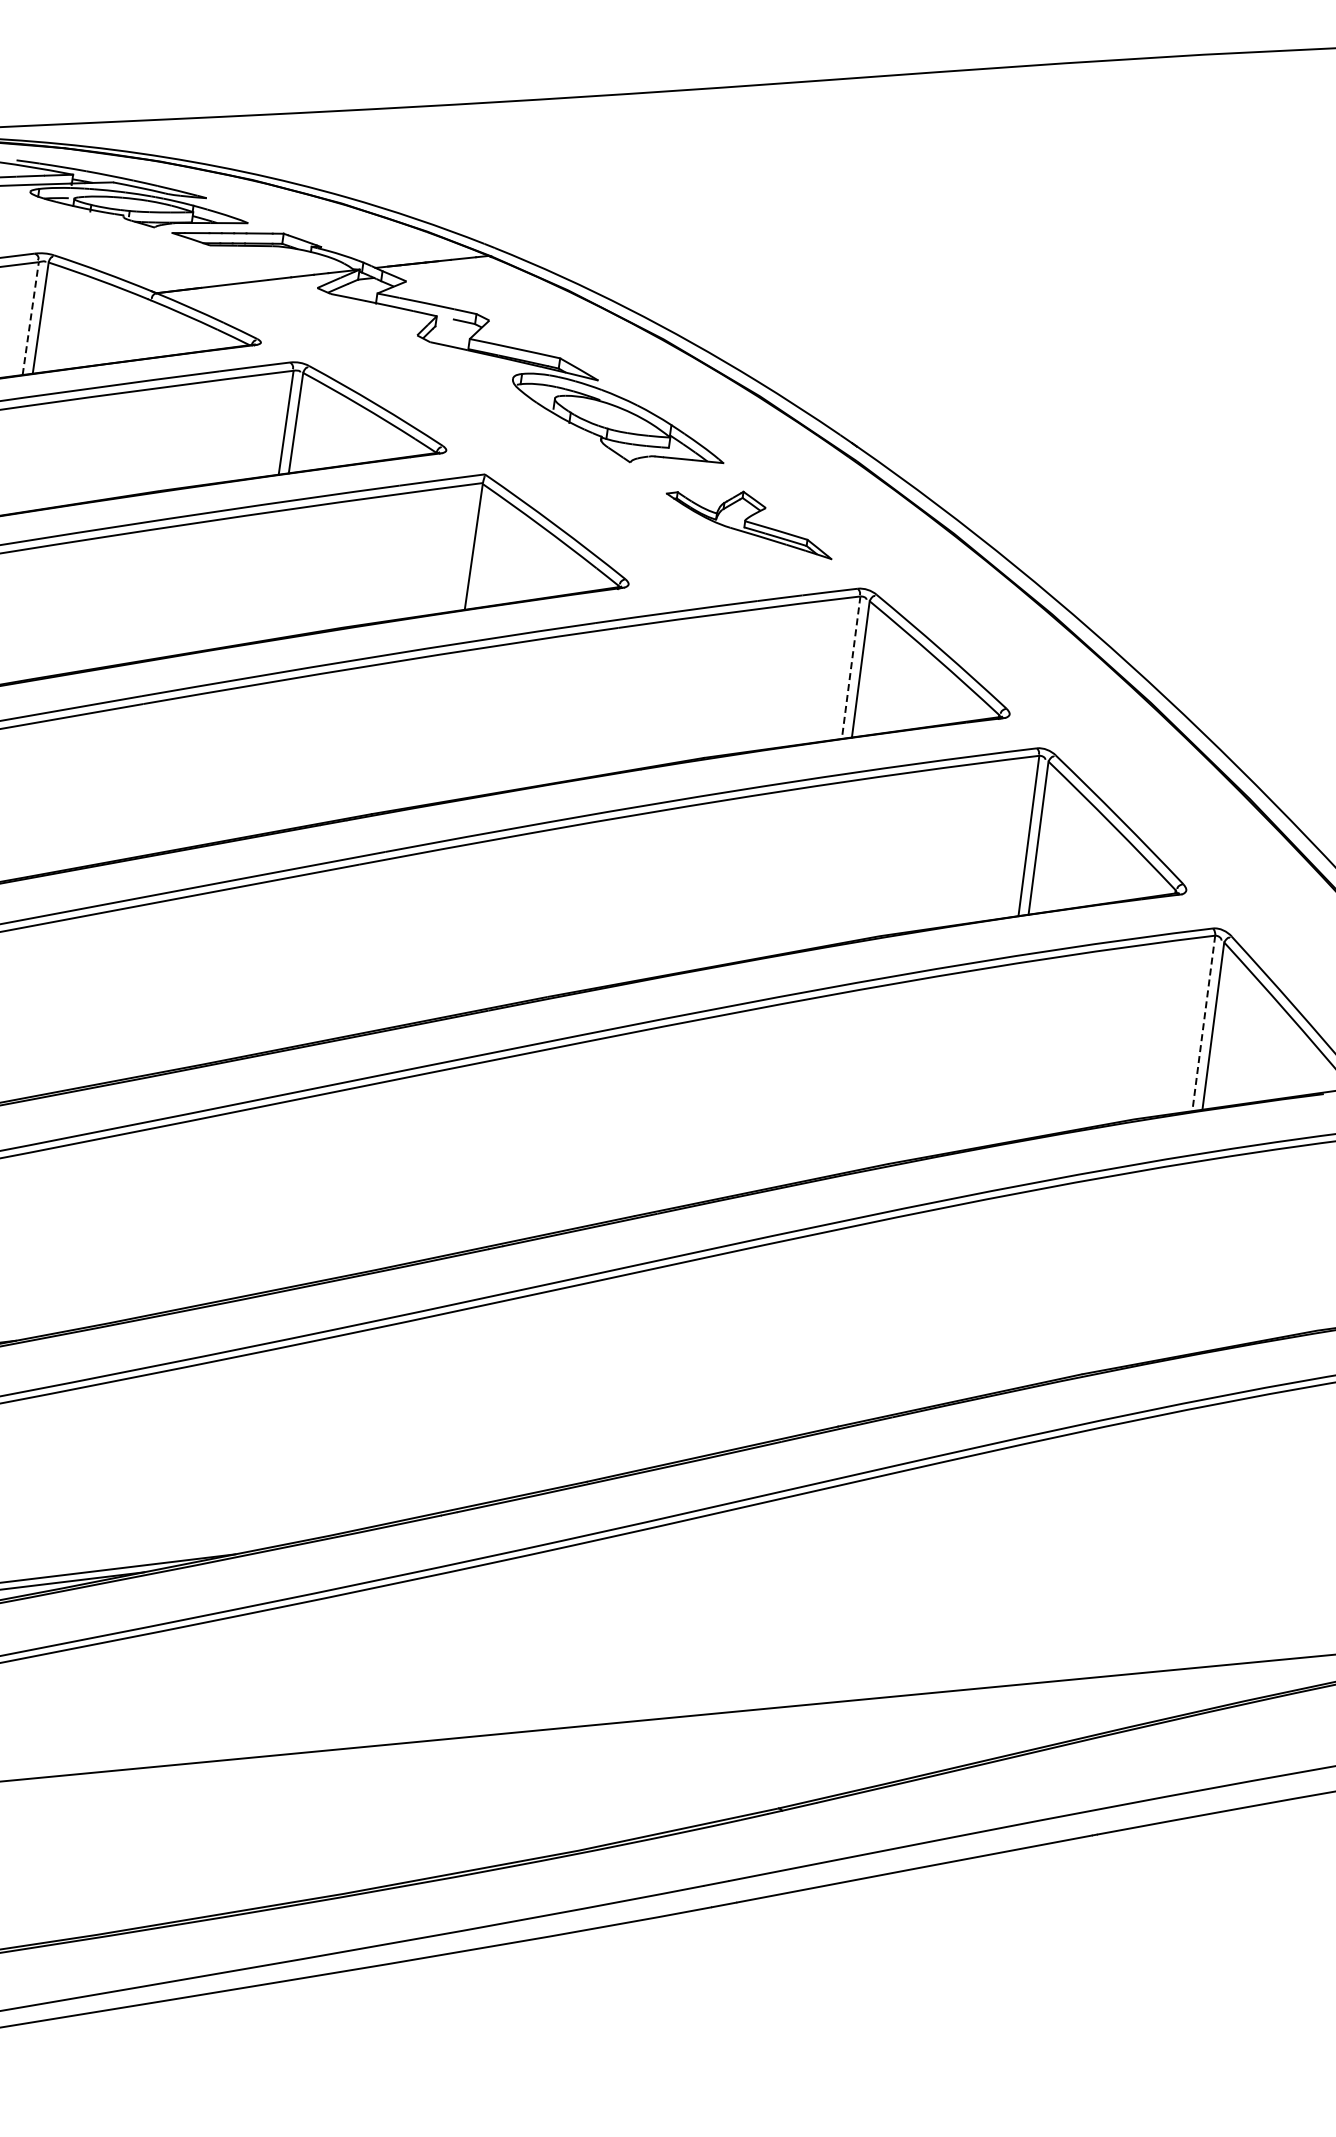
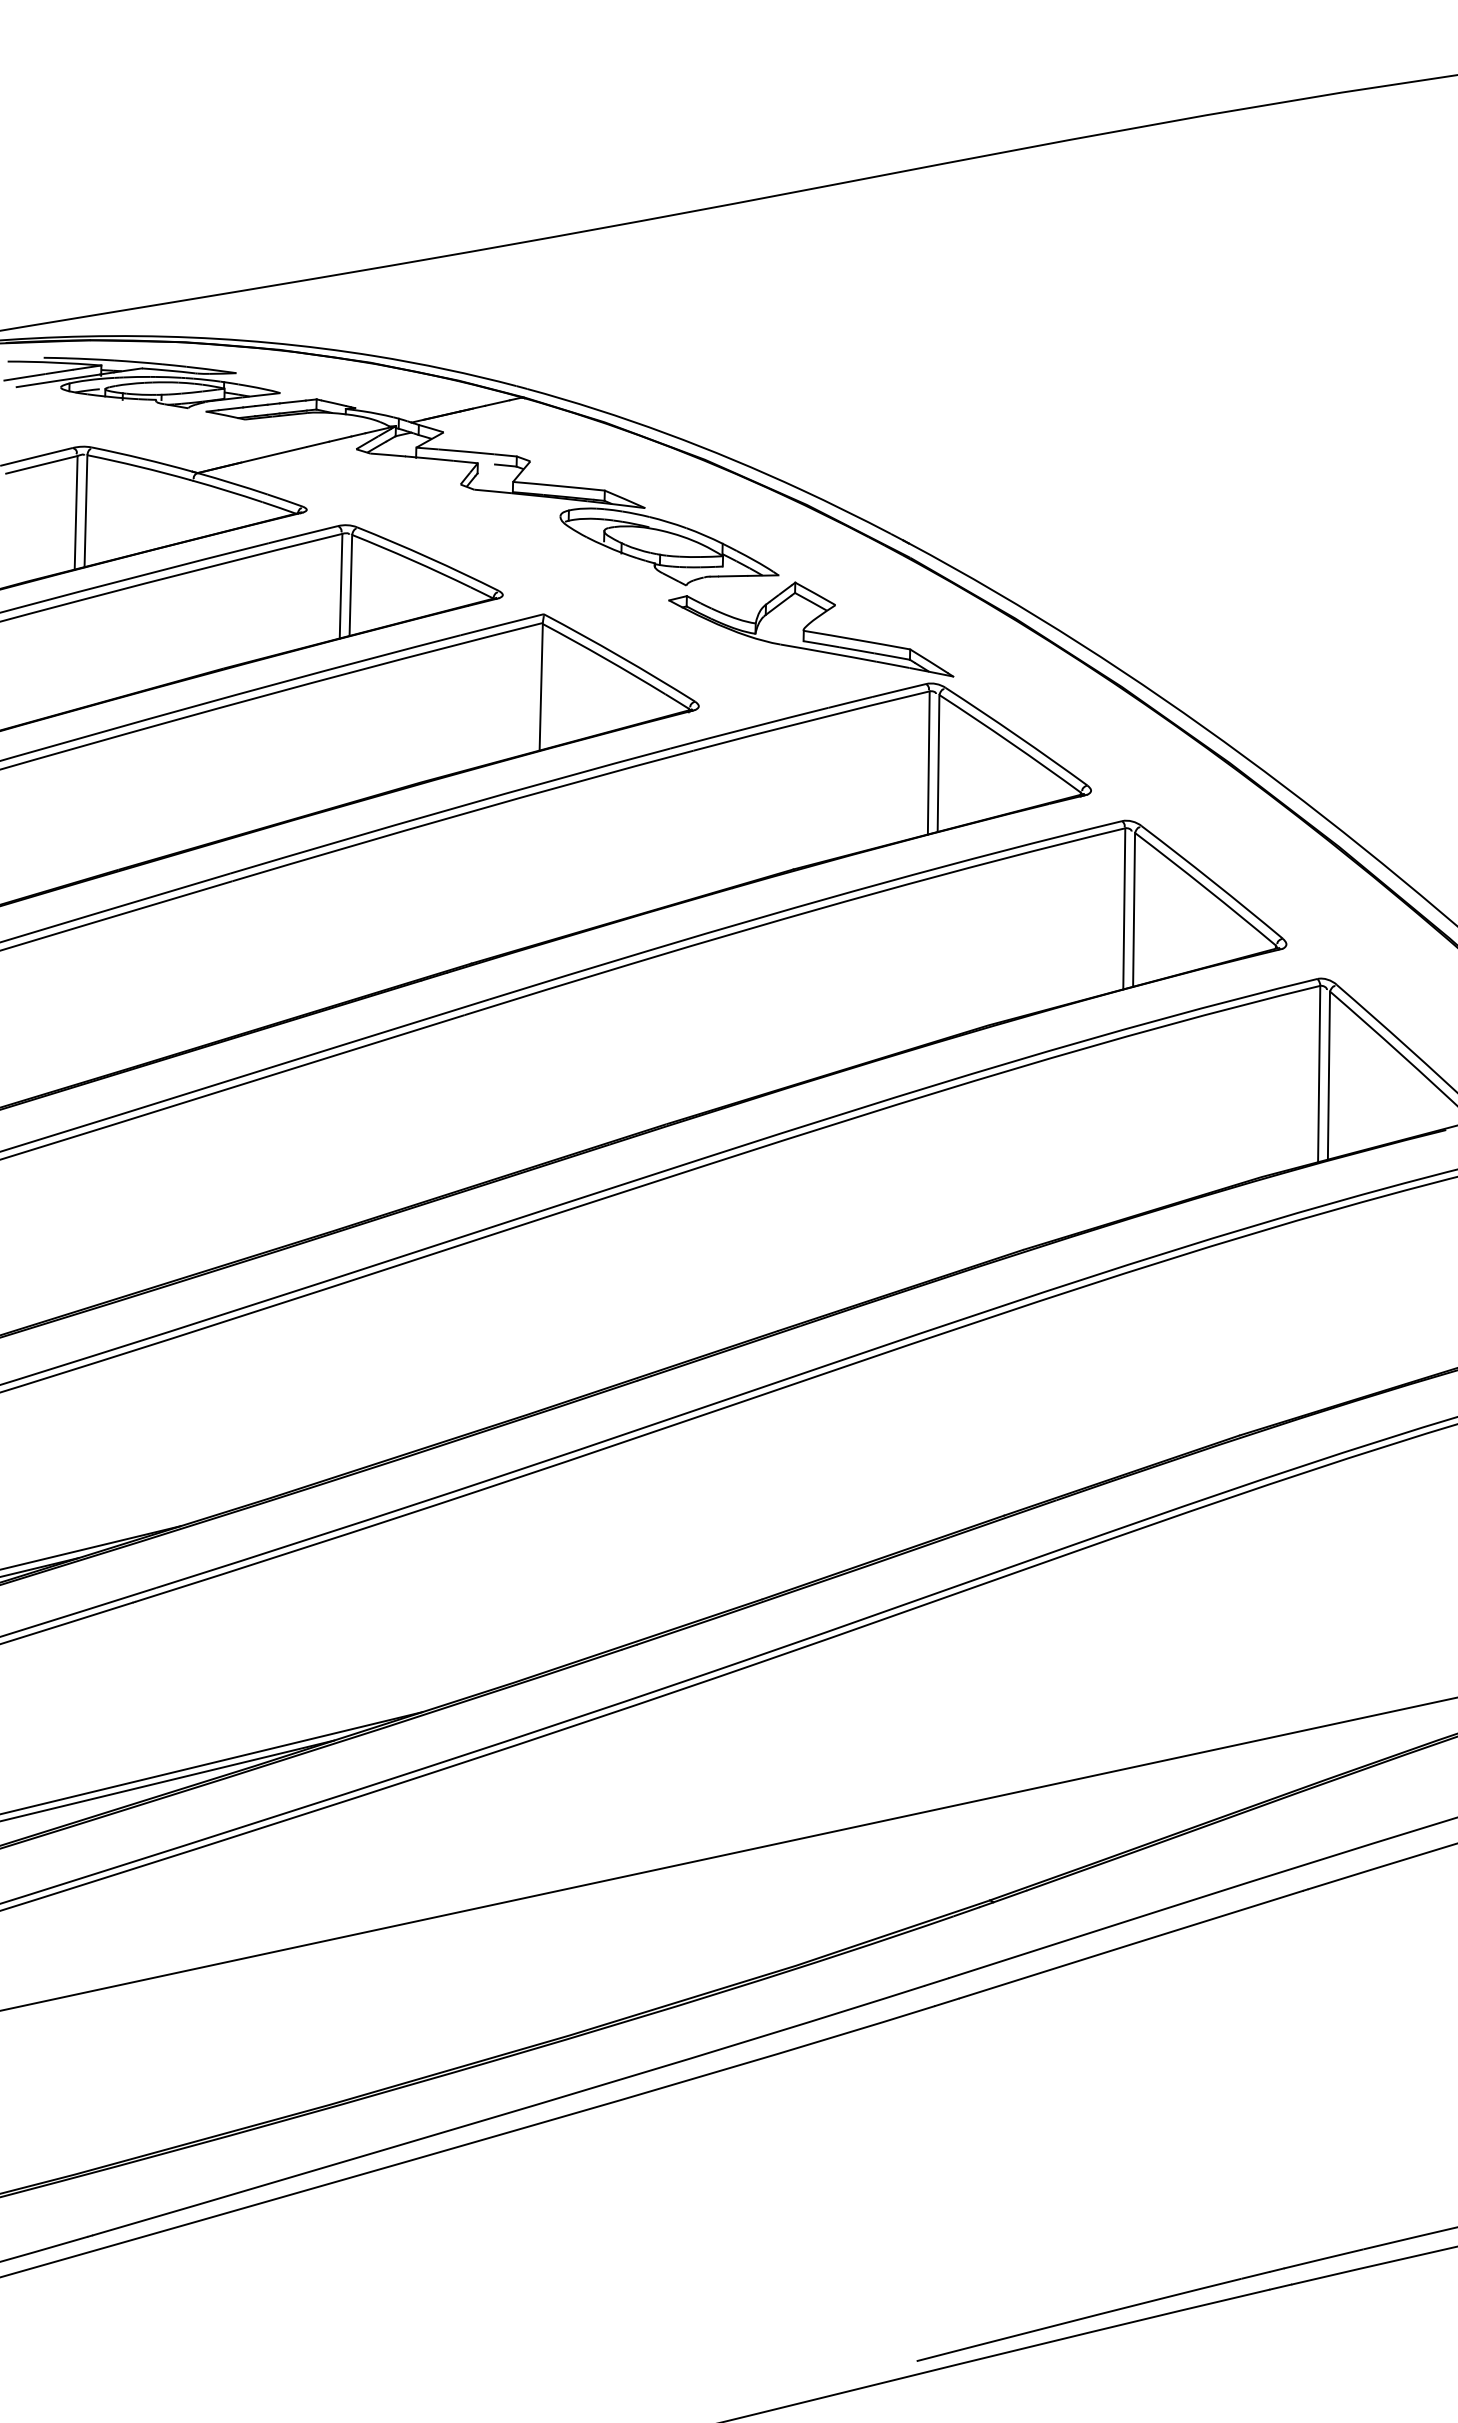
line: (31, 318) -> (76, 512), dashed -> solid
part: (749, 520) -> (811, 629), size x1.67
line: (850, 667) -> (928, 762), dashed -> solid
line: (1204, 1023) -> (1319, 1074), dashed -> solid

